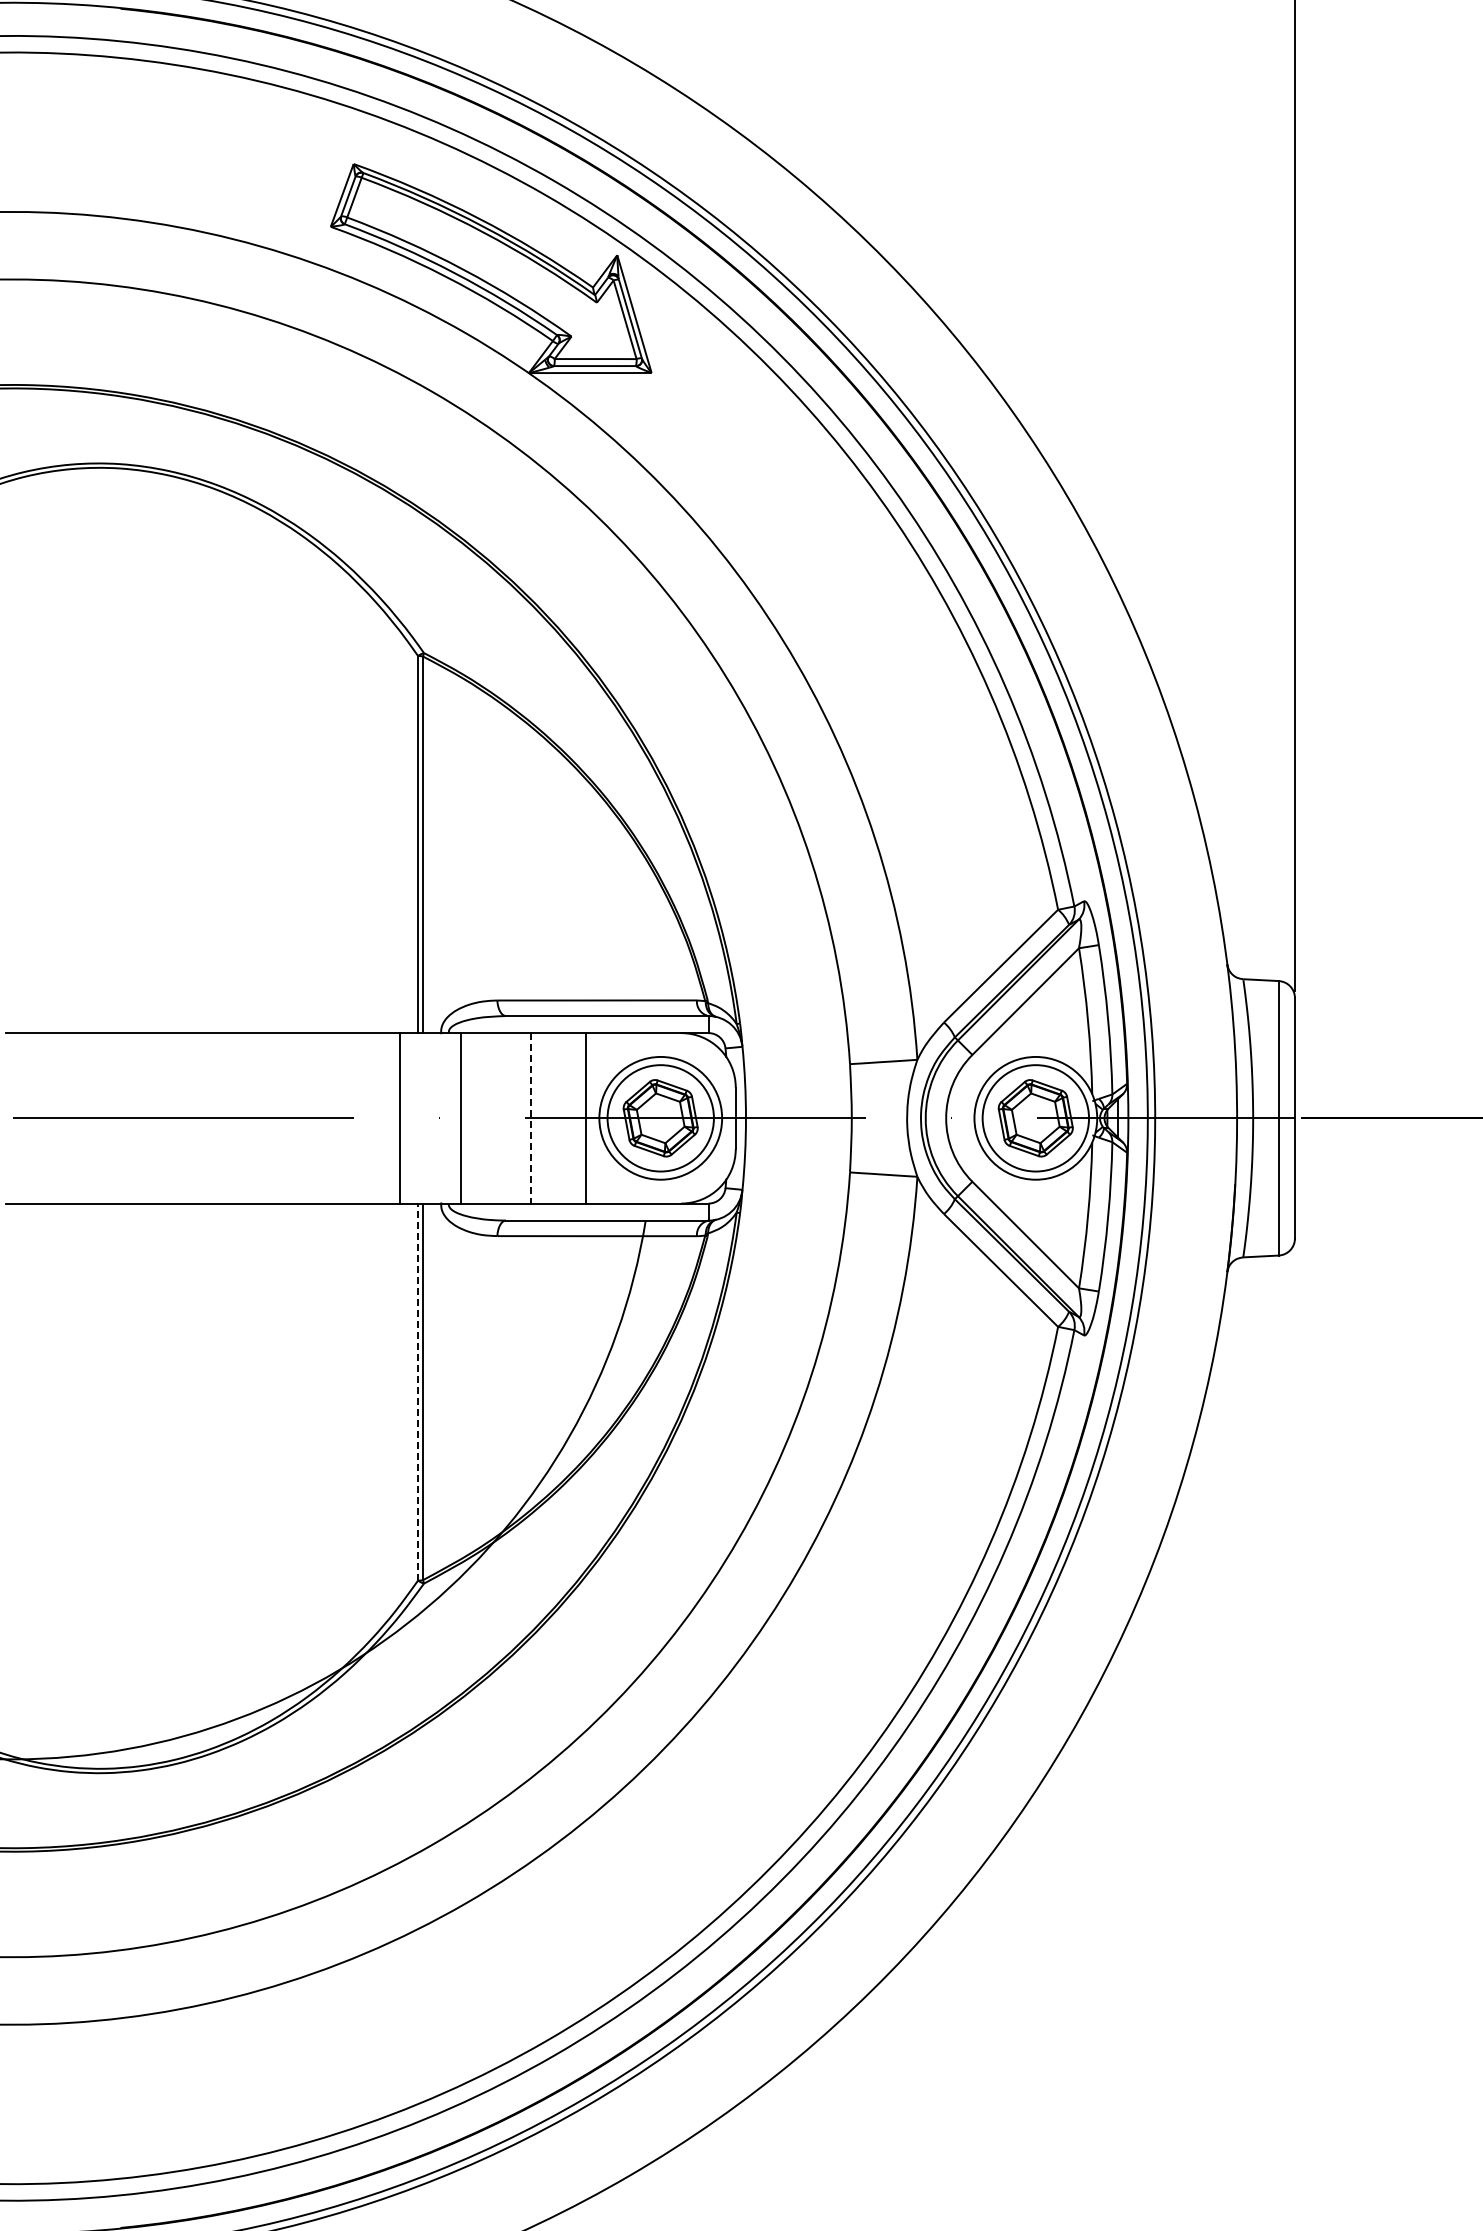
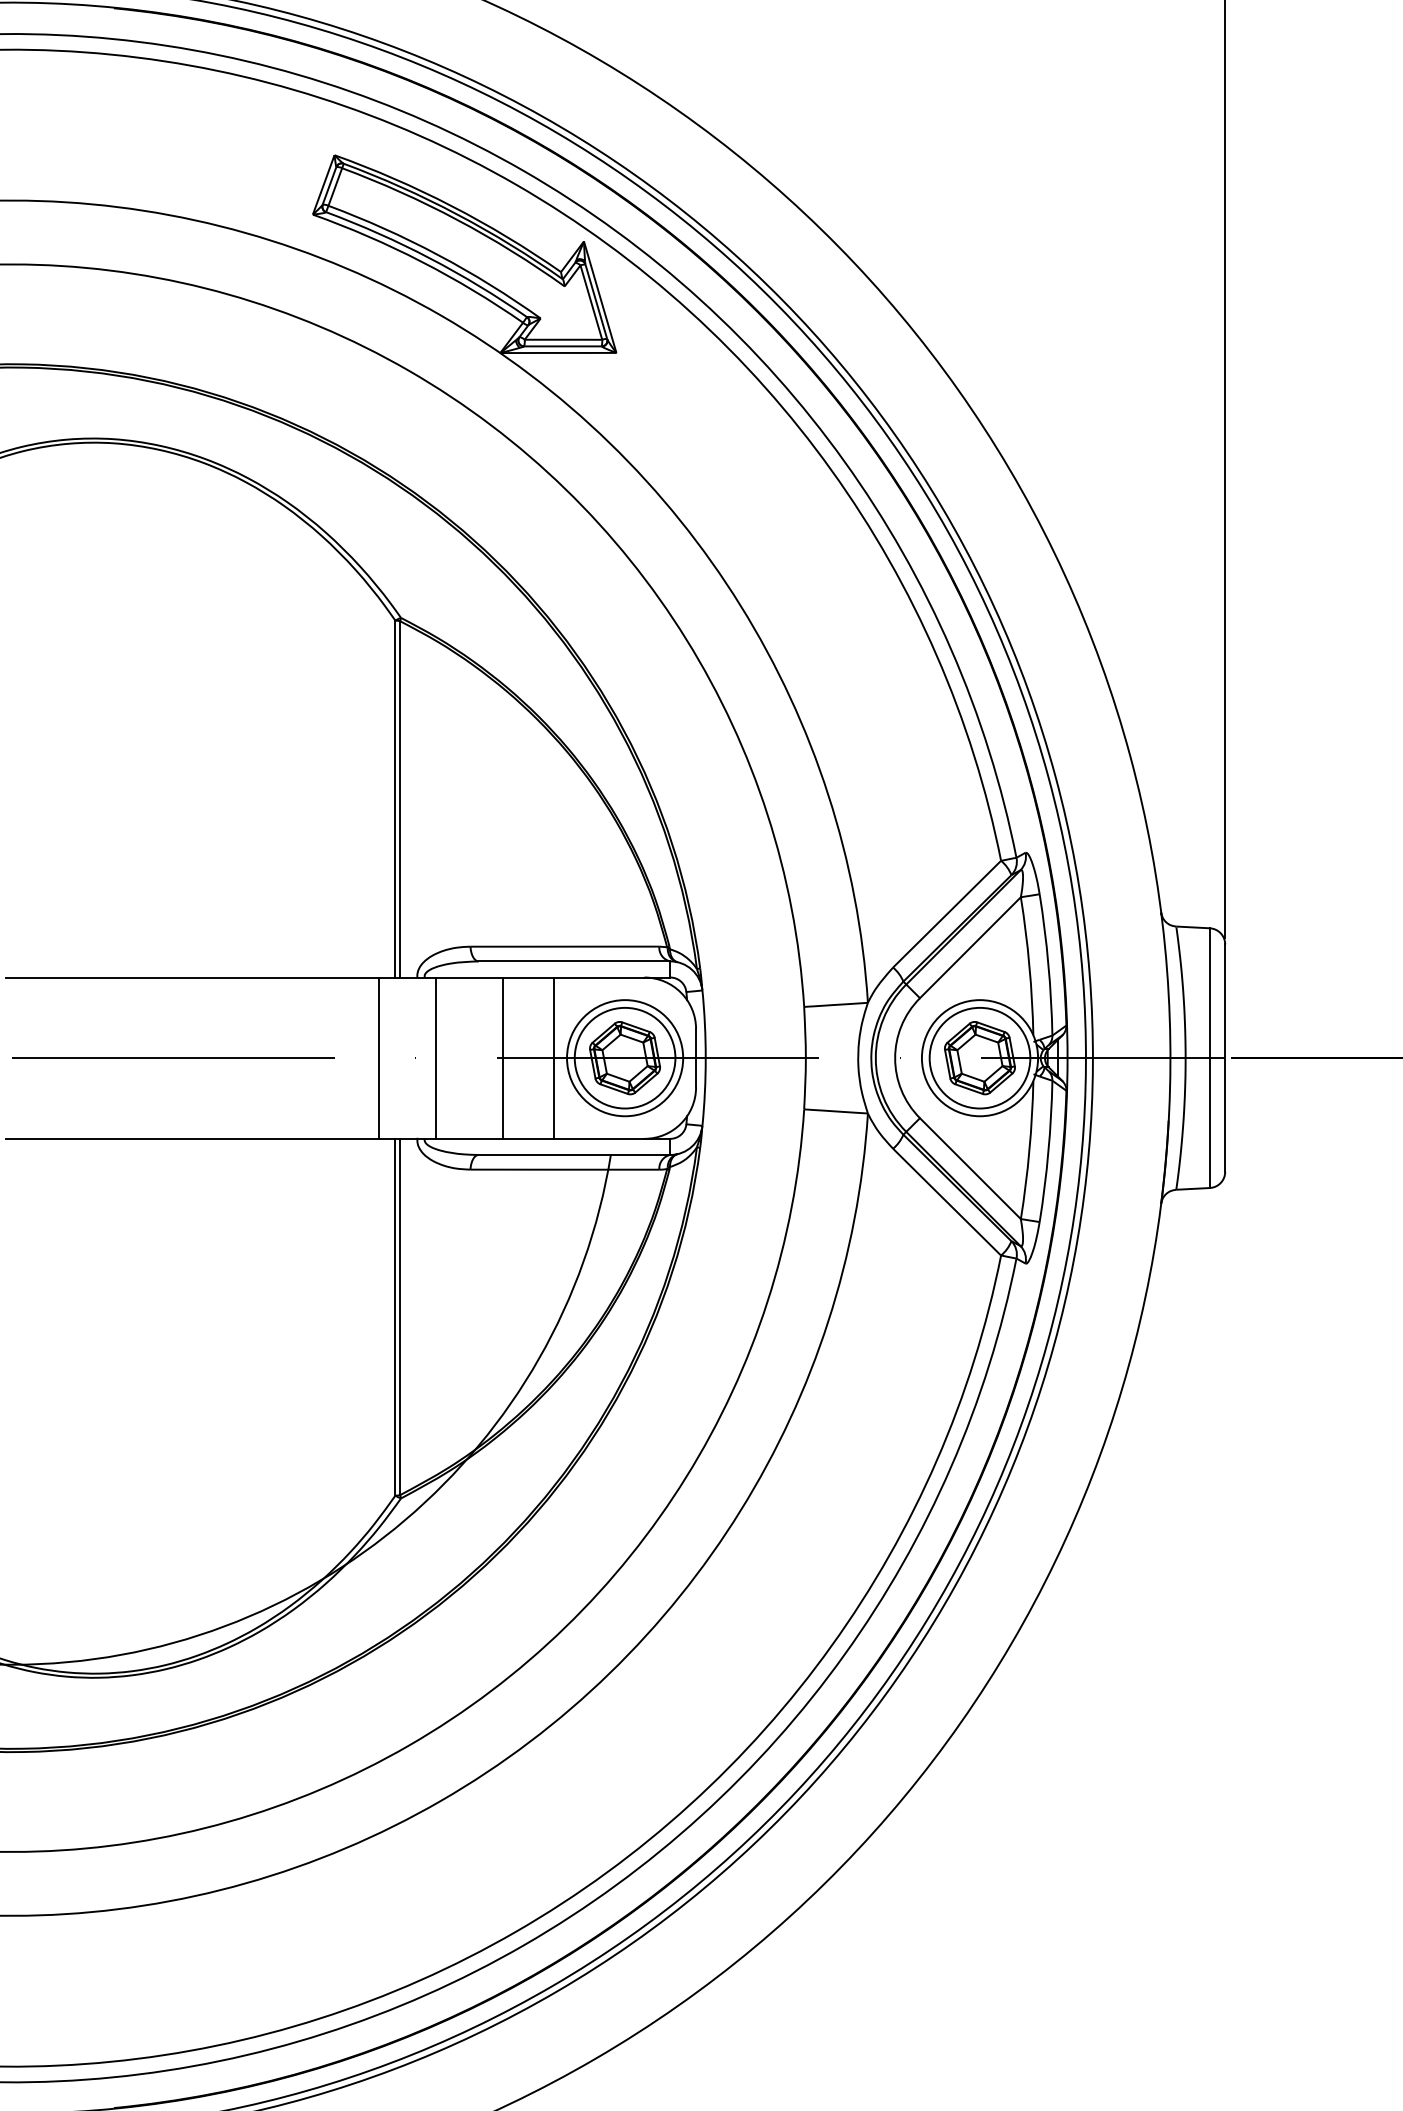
line: (531, 1118) -> (502, 1058), dashed -> solid
line: (417, 1392) -> (394, 1317), dashed -> solid

